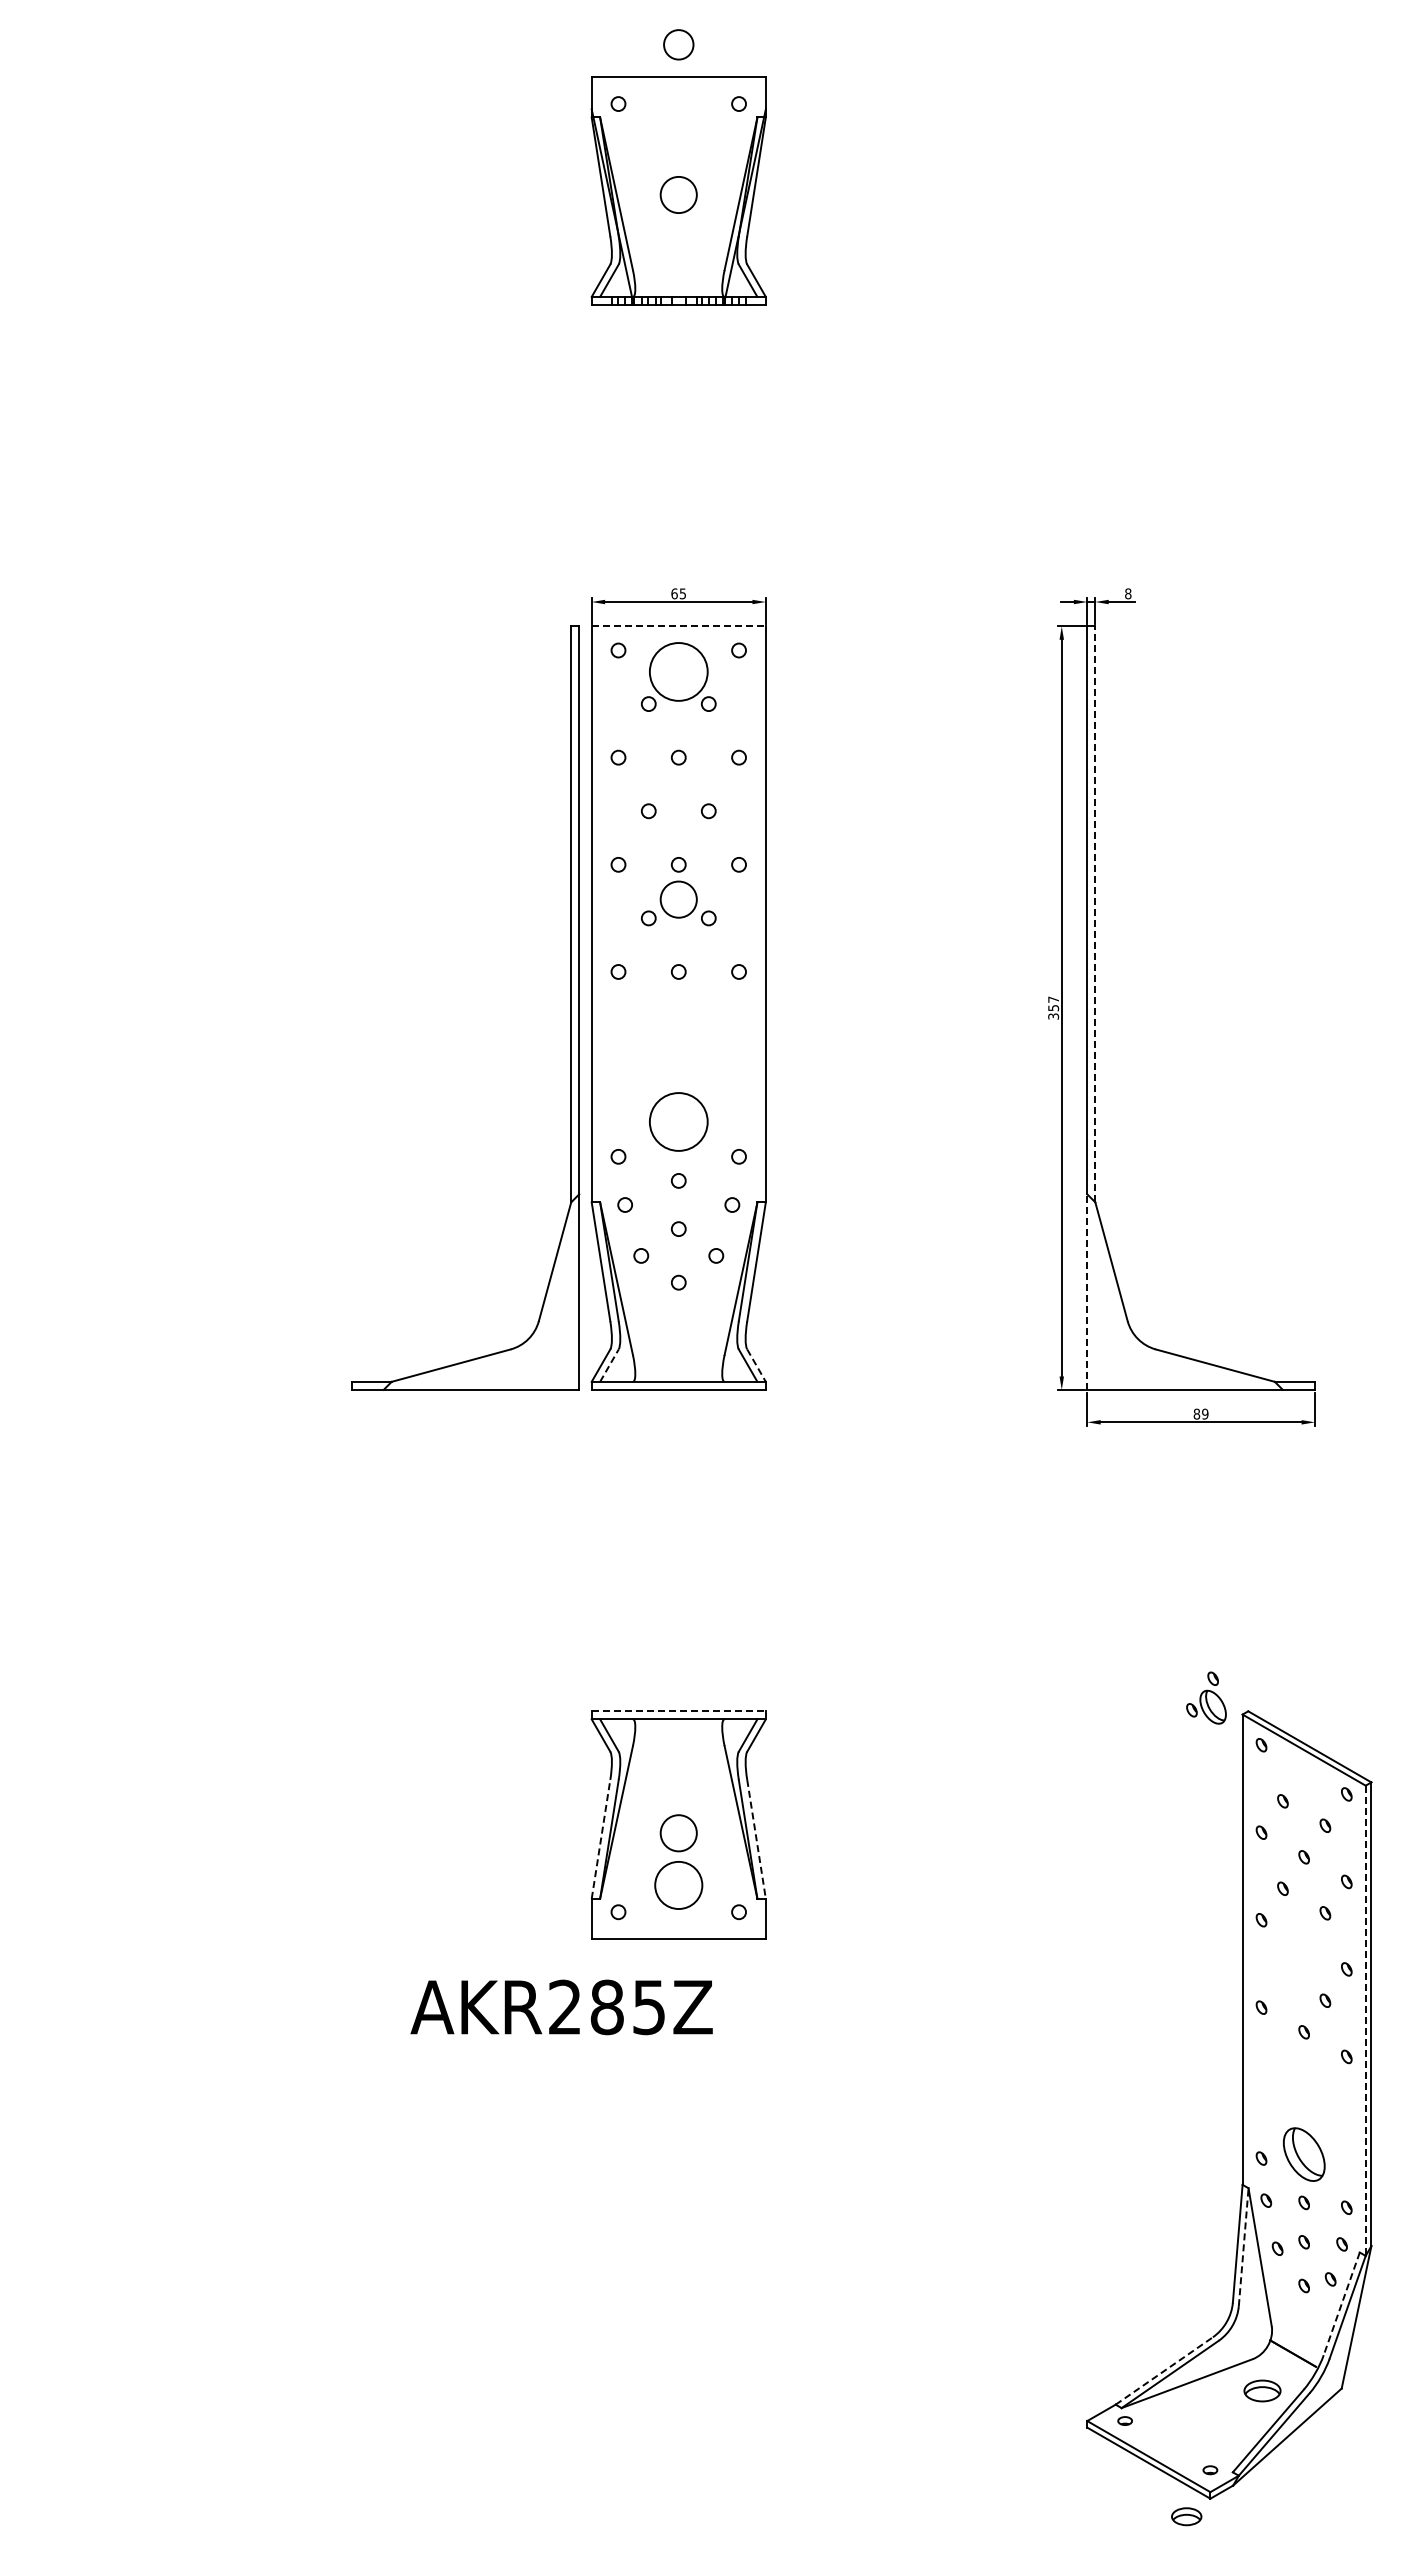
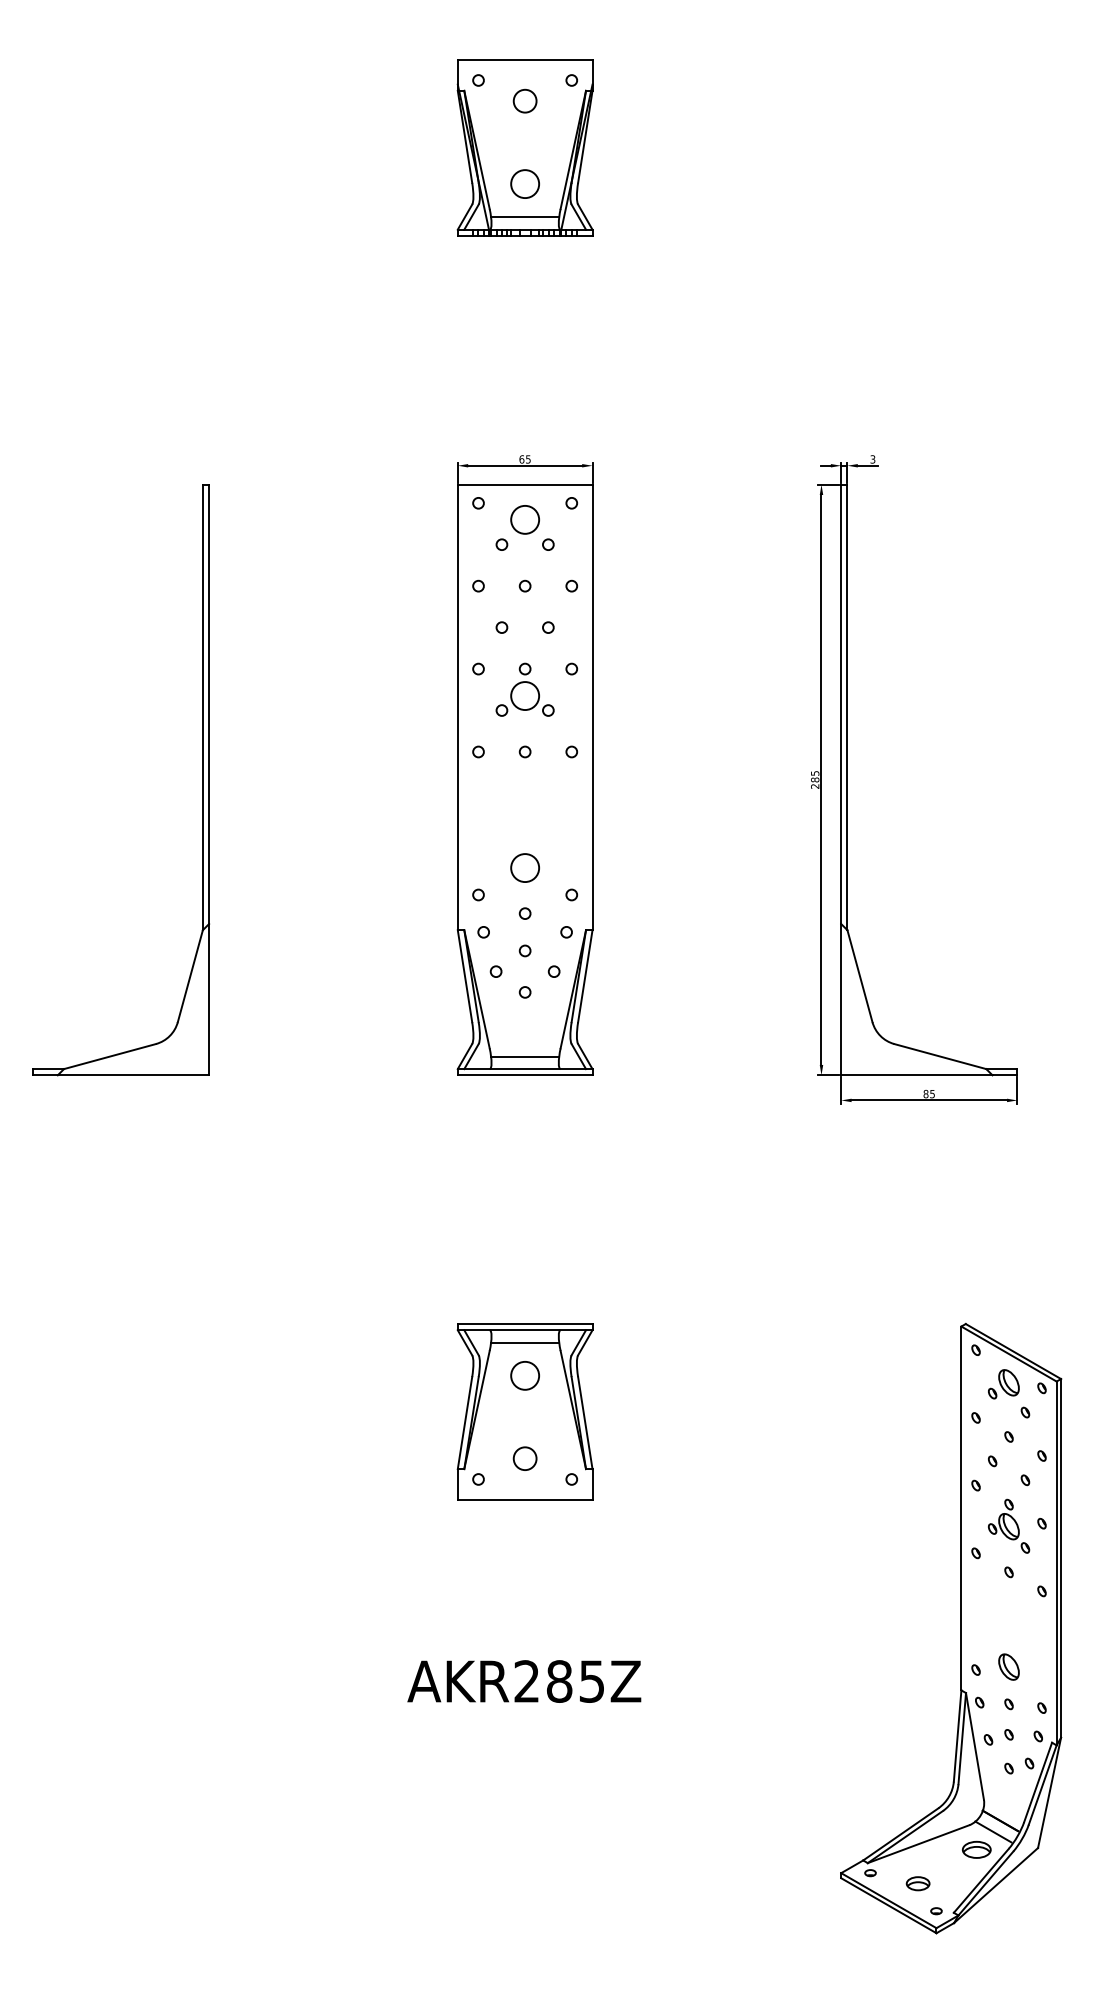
circle: (678, 44) -> (524, 100), moved
circle: (678, 194) -> (524, 183), moved
line: (678, 280) -> (524, 216), added
text: (1128, 593) -> (873, 459), 8 -> 3
line: (679, 626) -> (525, 484), dashed -> solid
circle: (678, 671) -> (524, 519), size x0.62
line: (1095, 914) -> (847, 707), dashed -> solid
part: (570, 1007) -> (202, 779), moved
text: (1053, 1007) -> (815, 779), 357 -> 285
circle: (678, 1121) -> (524, 867), size x0.62
line: (1087, 1292) -> (841, 999), dashed -> solid
line: (609, 1365) -> (471, 1056), dashed -> solid
line: (678, 1365) -> (524, 1056), added
line: (756, 1365) -> (585, 1056), dashed -> solid
text: (1205, 1413) -> (932, 1093), 89 -> 85
part: (1206, 1697) -> (1003, 1519), moved
line: (679, 1711) -> (525, 1324), dashed -> solid
line: (678, 1735) -> (524, 1342), added
part: (1303, 1786) -> (1008, 1382), added
circle: (678, 1833) -> (524, 1375), moved
line: (601, 1838) -> (465, 1422), dashed -> solid
line: (756, 1839) -> (585, 1423), dashed -> solid
circle: (678, 1885) -> (524, 1458), size x0.62
text: (561, 2007) -> (524, 1681), moved
line: (1365, 2021) -> (1056, 1564), dashed -> solid
part: (1303, 2154) -> (1008, 1666), size x0.62
line: (1243, 2246) -> (962, 1738), dashed -> solid
line: (1341, 2304) -> (1037, 1782), dashed -> solid
line: (1283, 2367) -> (993, 1831), added
line: (1164, 2370) -> (900, 1834), dashed -> solid
part: (1186, 2516) -> (917, 1883), moved

